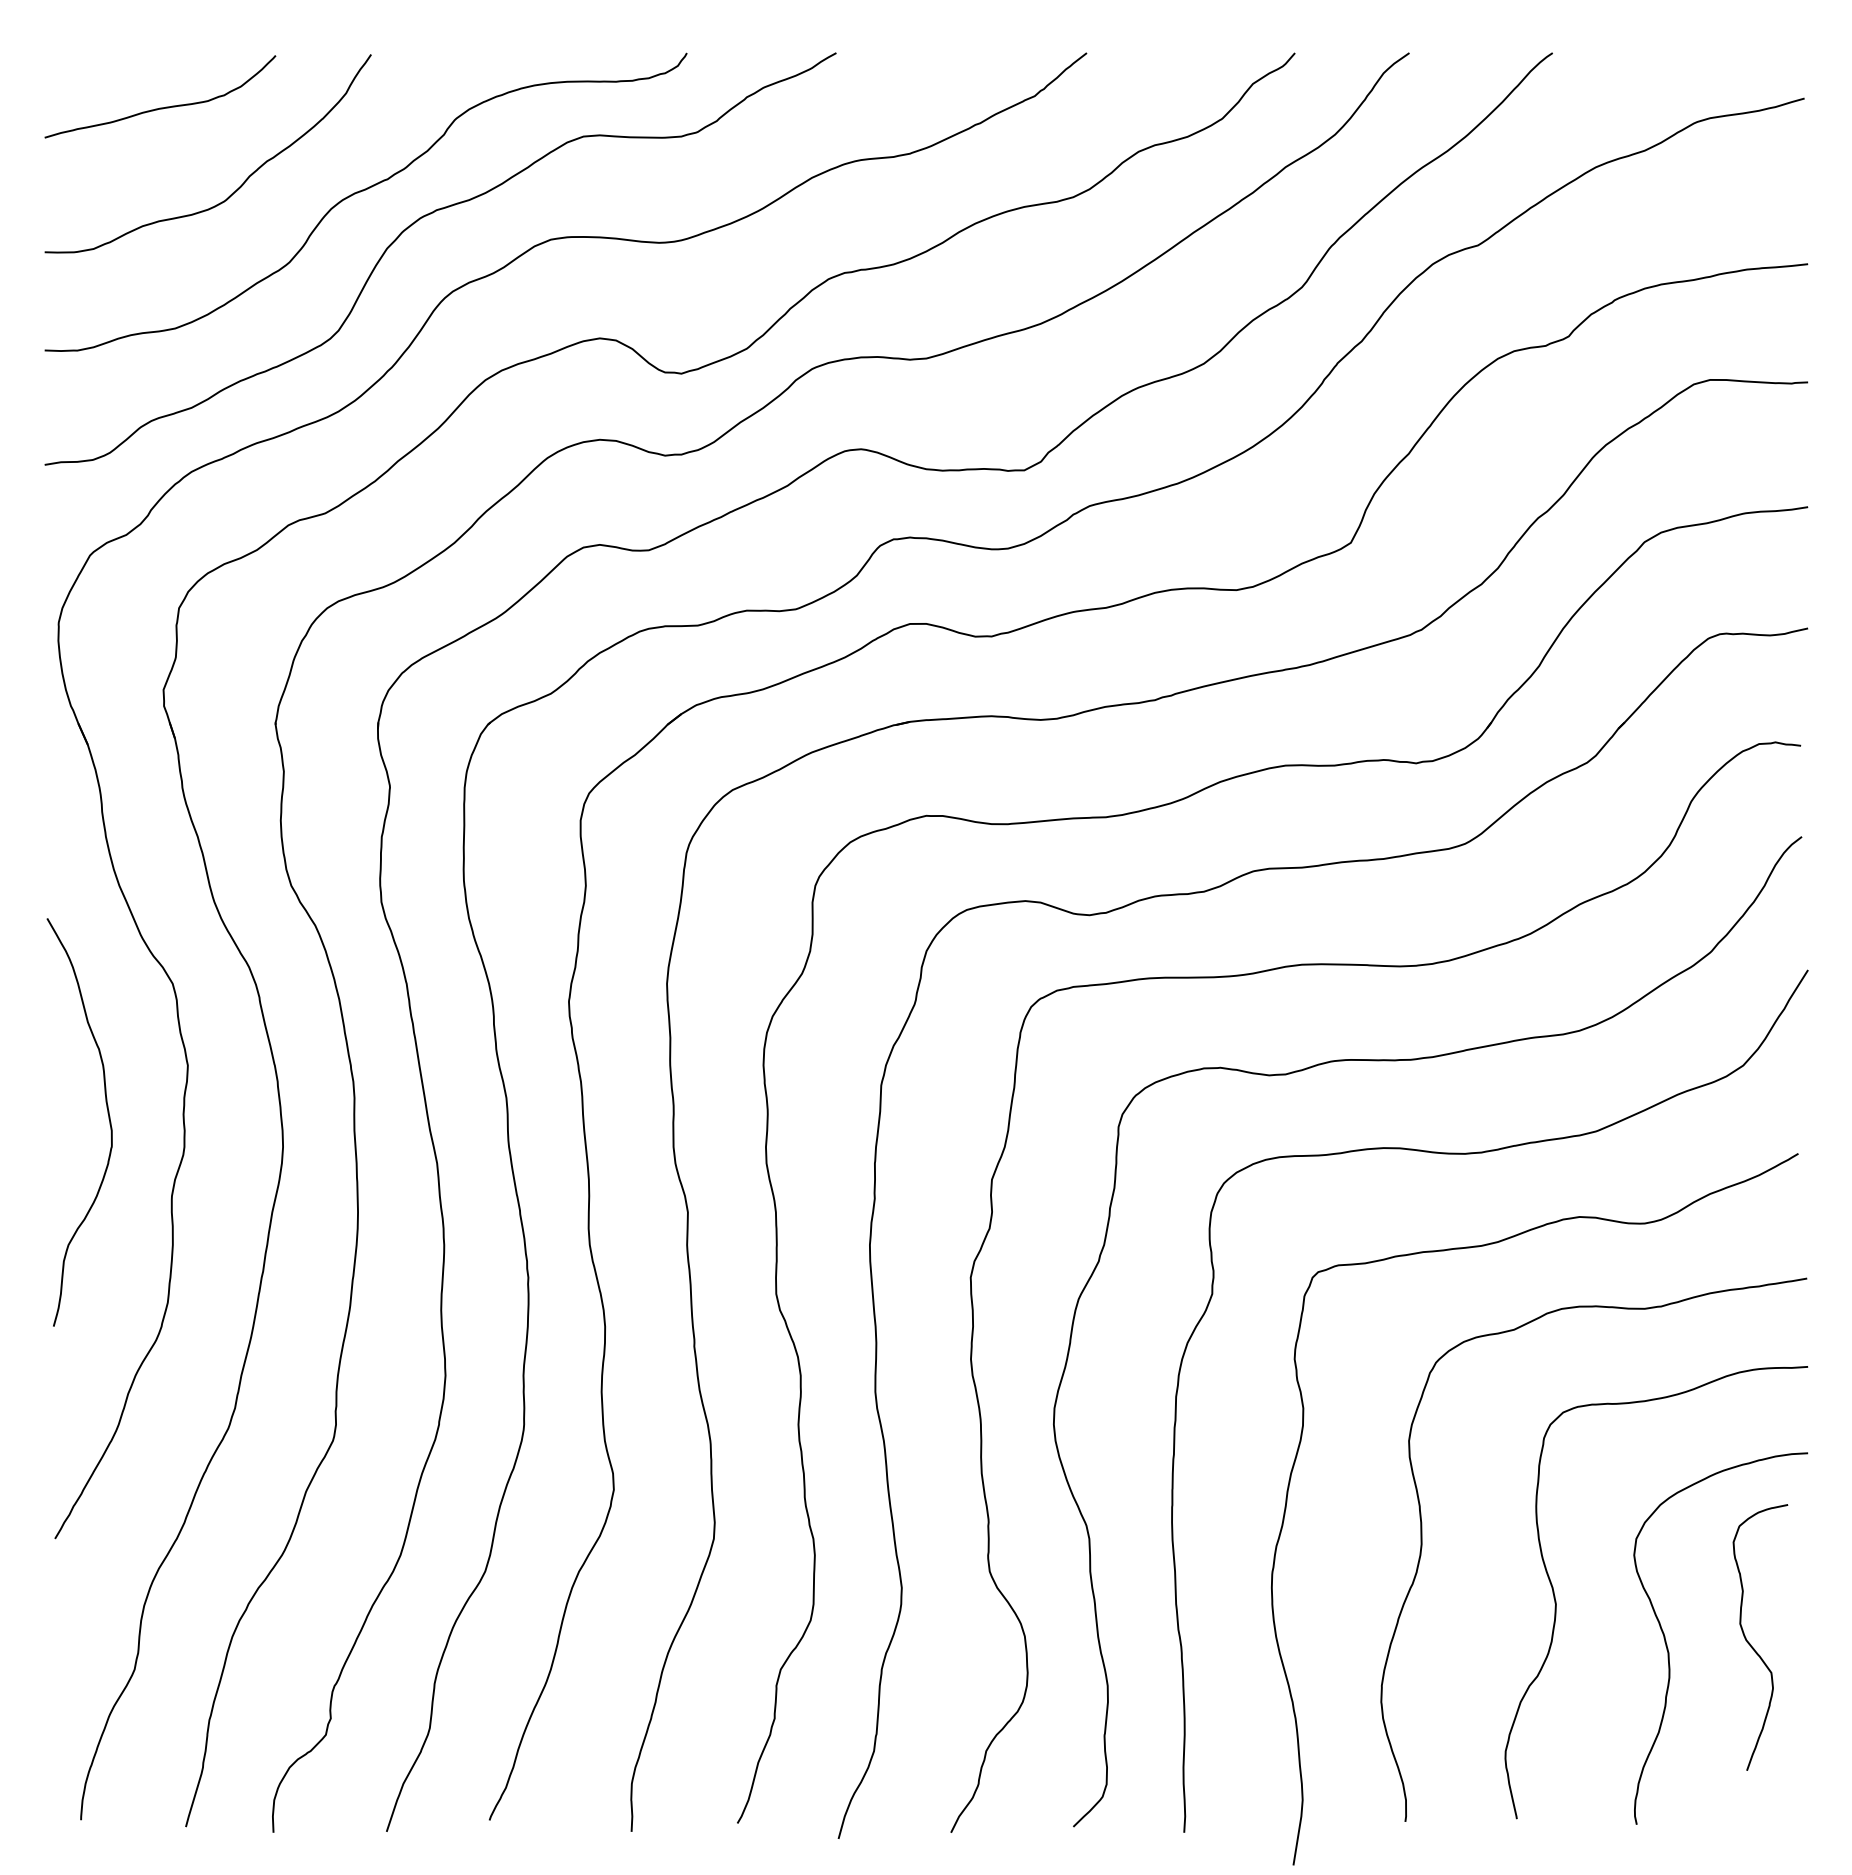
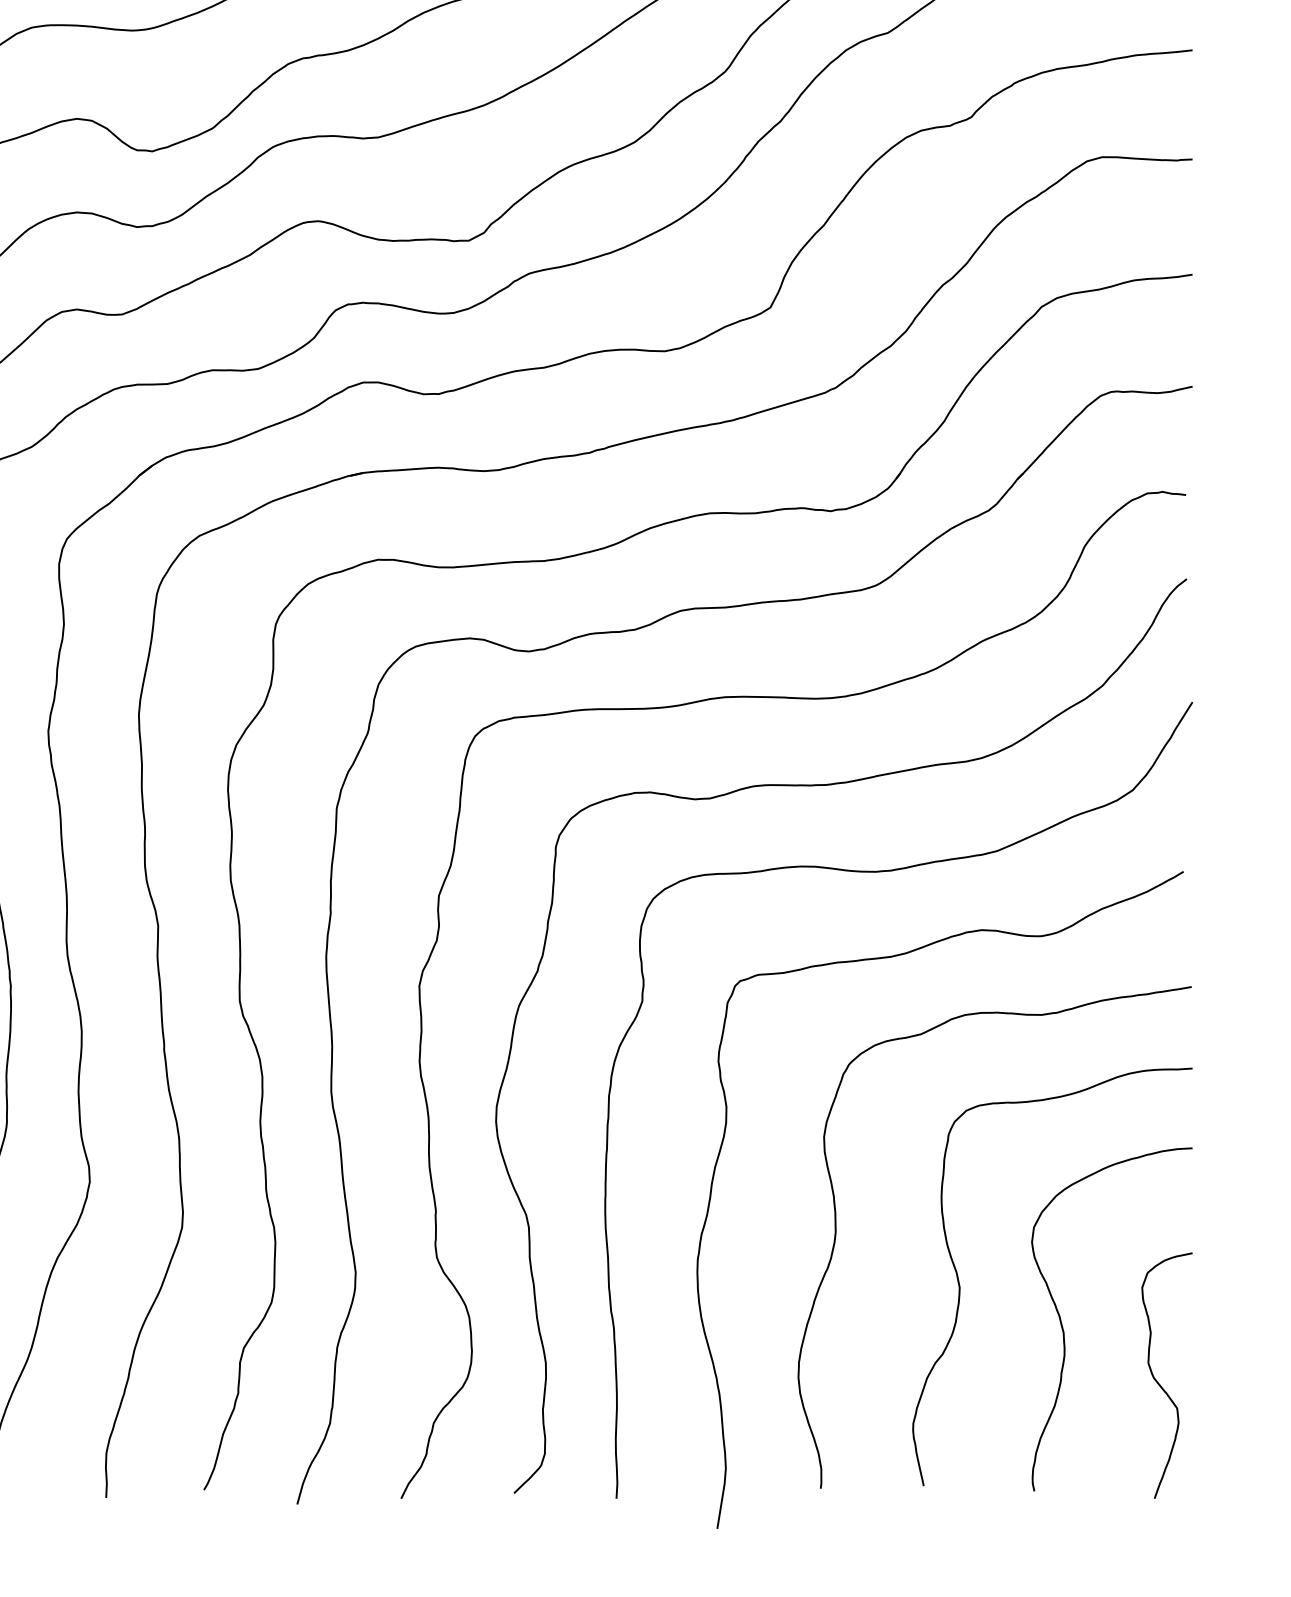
curve: (1750, 1643) -> (1157, 1381), moved

